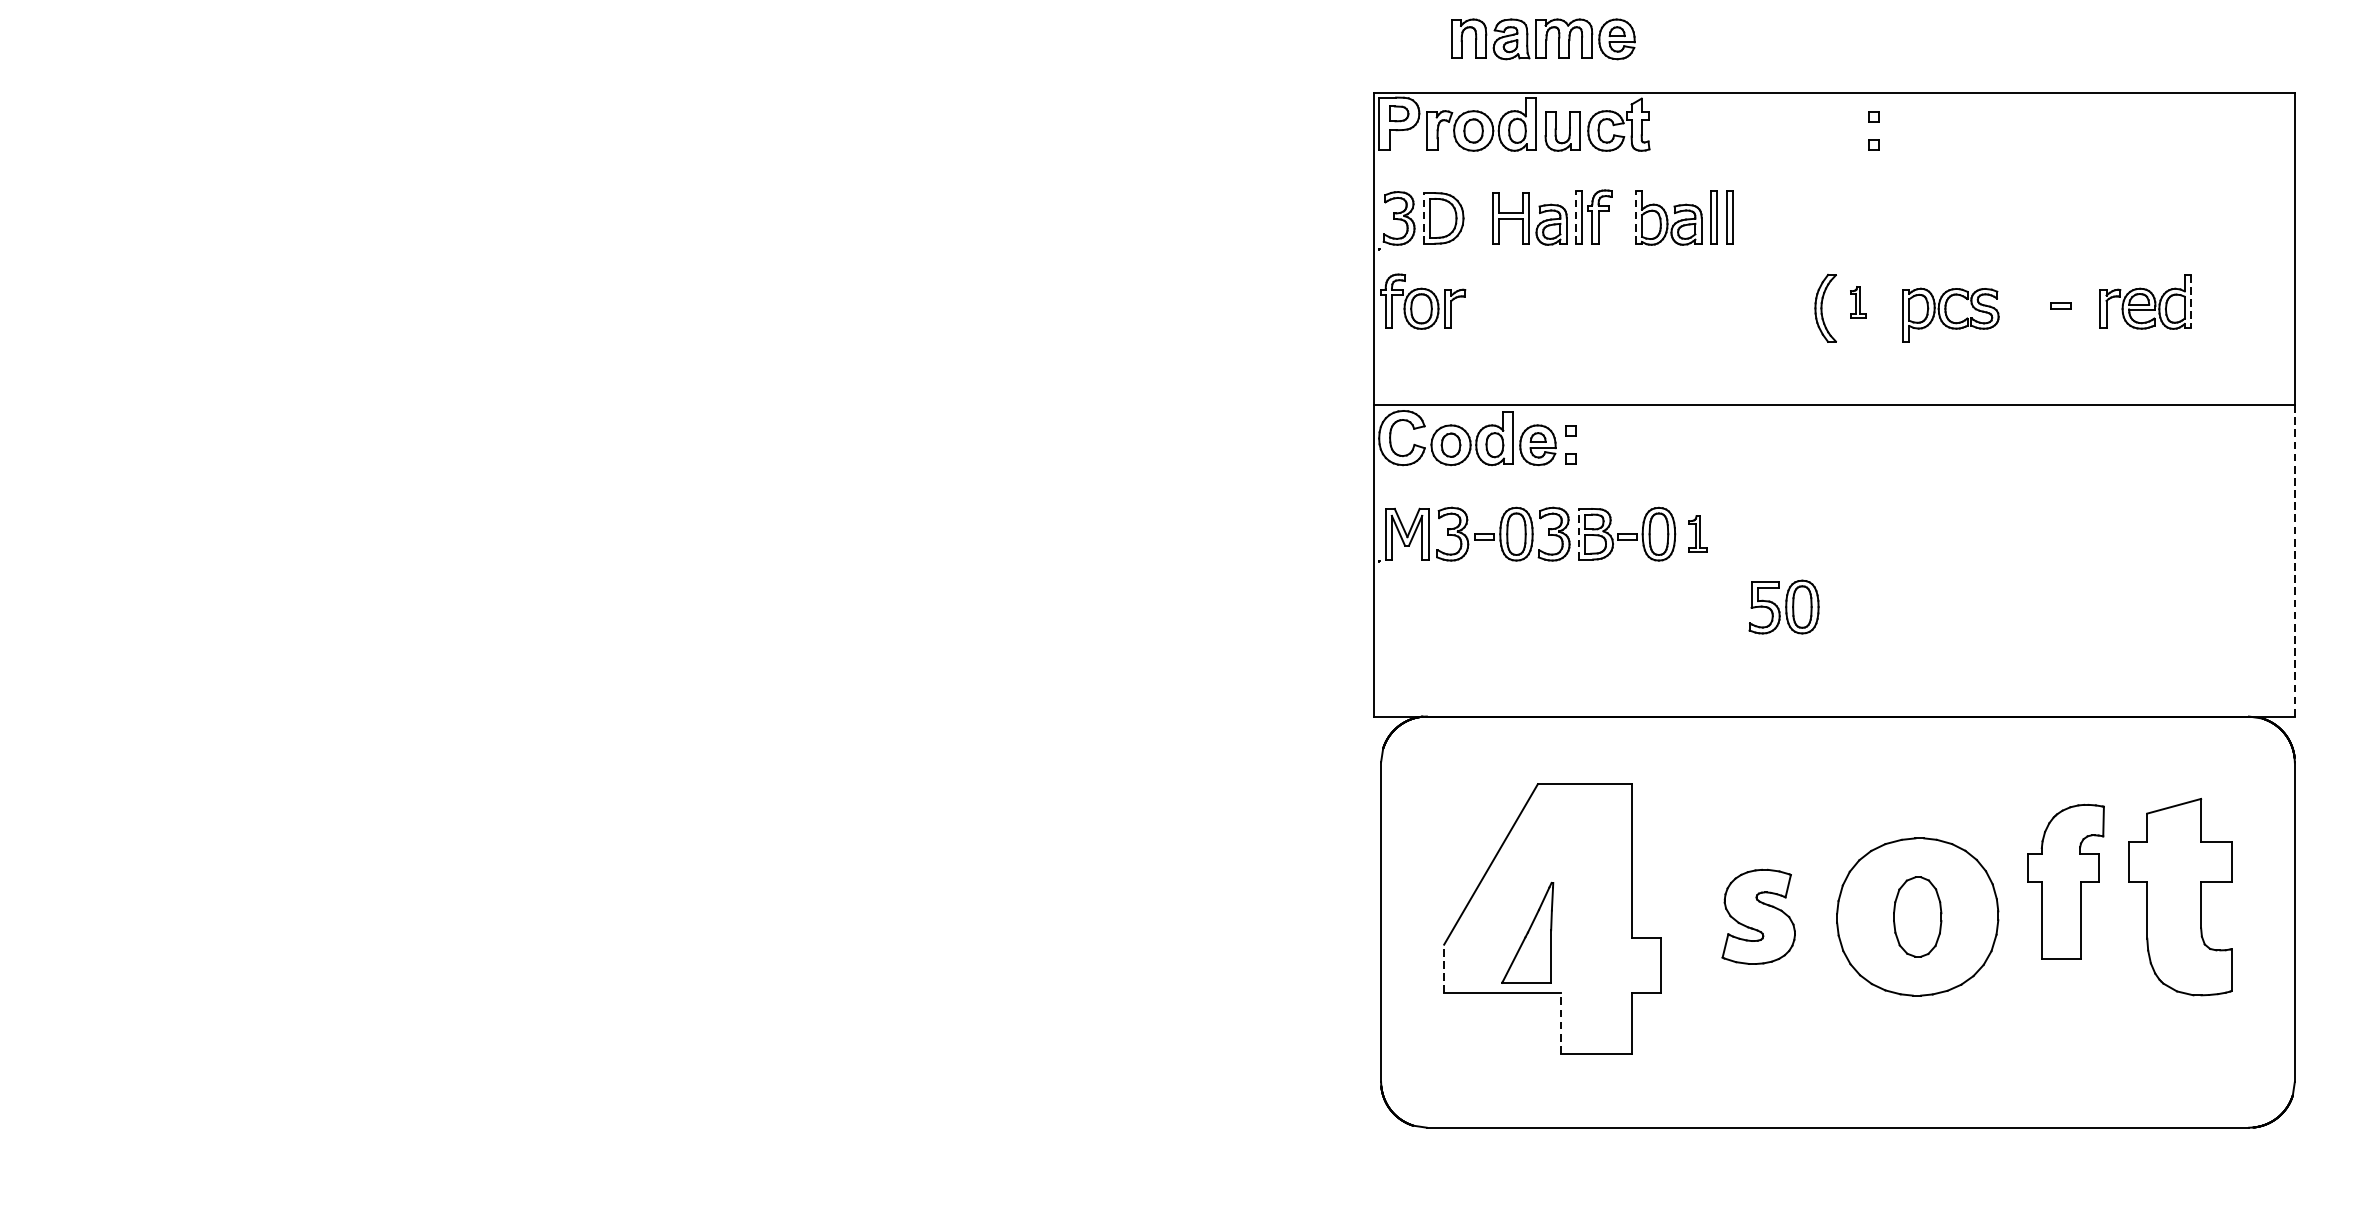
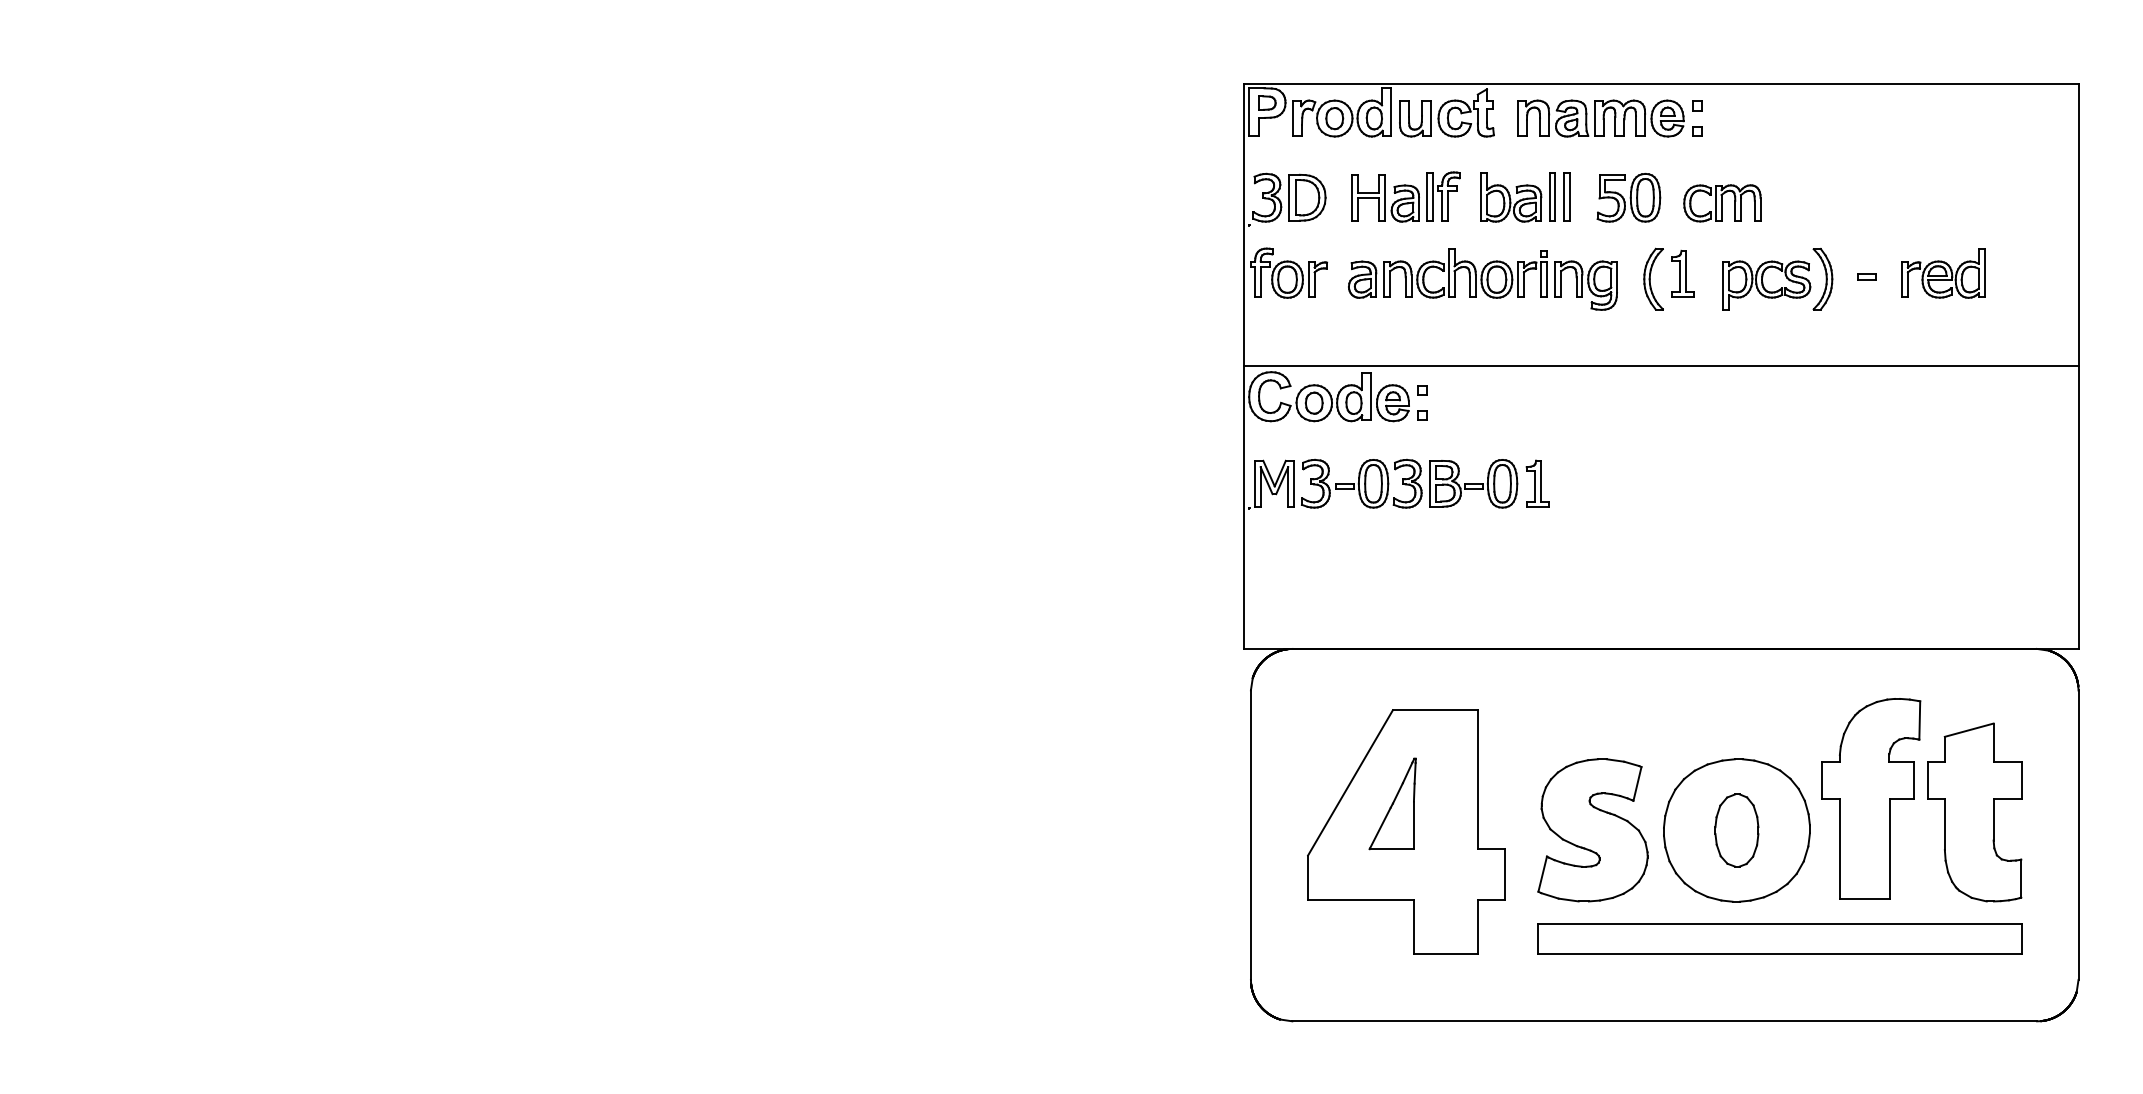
part: (1542, 39) -> (1600, 118), moved
line: (1576, 217) -> (1427, 196), dashed -> solid
line: (1635, 217) -> (1481, 196), dashed -> solid
line: (1423, 218) -> (1289, 197), dashed -> solid
part: (1901, 224) -> (1722, 203), added
line: (2191, 300) -> (1984, 272), dashed -> solid
part: (1857, 302) -> (1682, 273), size x1.67
part: (1636, 308) -> (1482, 279), added
part: (2012, 308) -> (1822, 279), added
line: (1578, 533) -> (1429, 483), dashed -> solid
part: (1697, 533) -> (1537, 483), size x1.43
line: (2294, 560) -> (2078, 507), dashed -> solid
part: (1783, 606) -> (1628, 197), moved
part: (2066, 881) -> (1871, 798), size x1.43
part: (1758, 917) -> (1592, 830), size x1.67
part: (1527, 932) -> (1392, 803), moved
line: (1444, 968) -> (1308, 877), dashed -> solid
line: (1560, 1023) -> (1413, 926), dashed -> solid
part: (1964, 1036) -> (1779, 938), added

